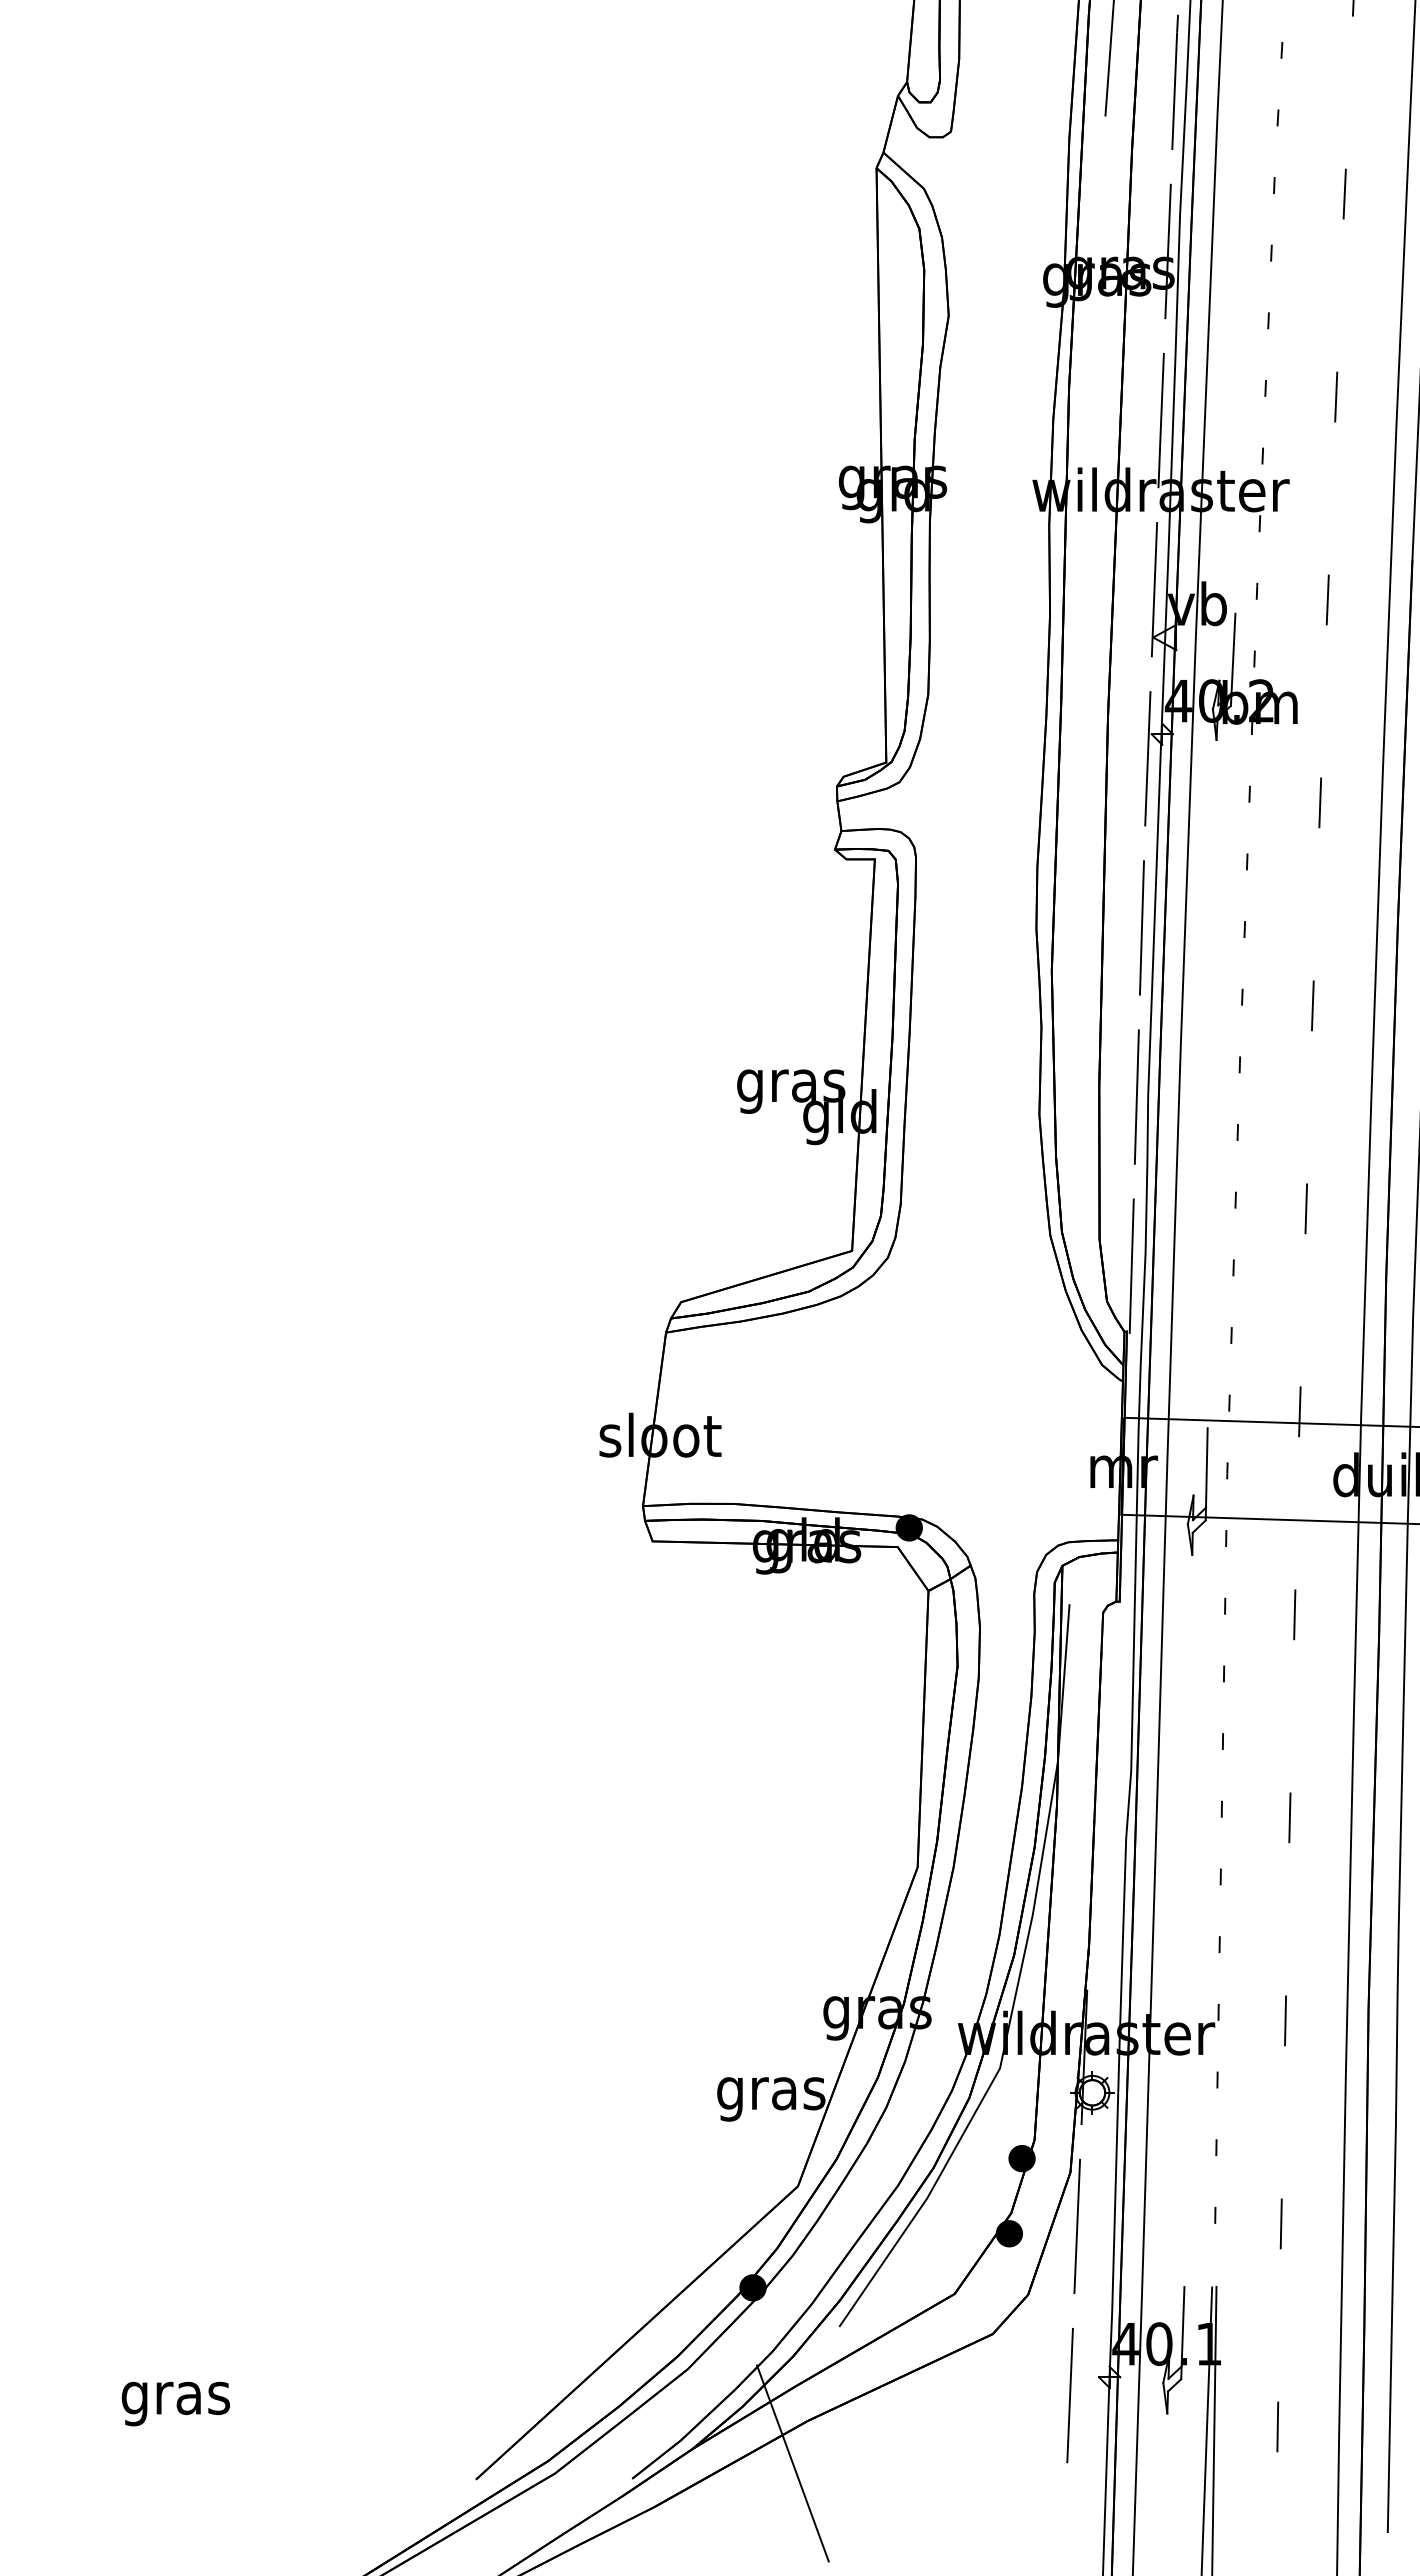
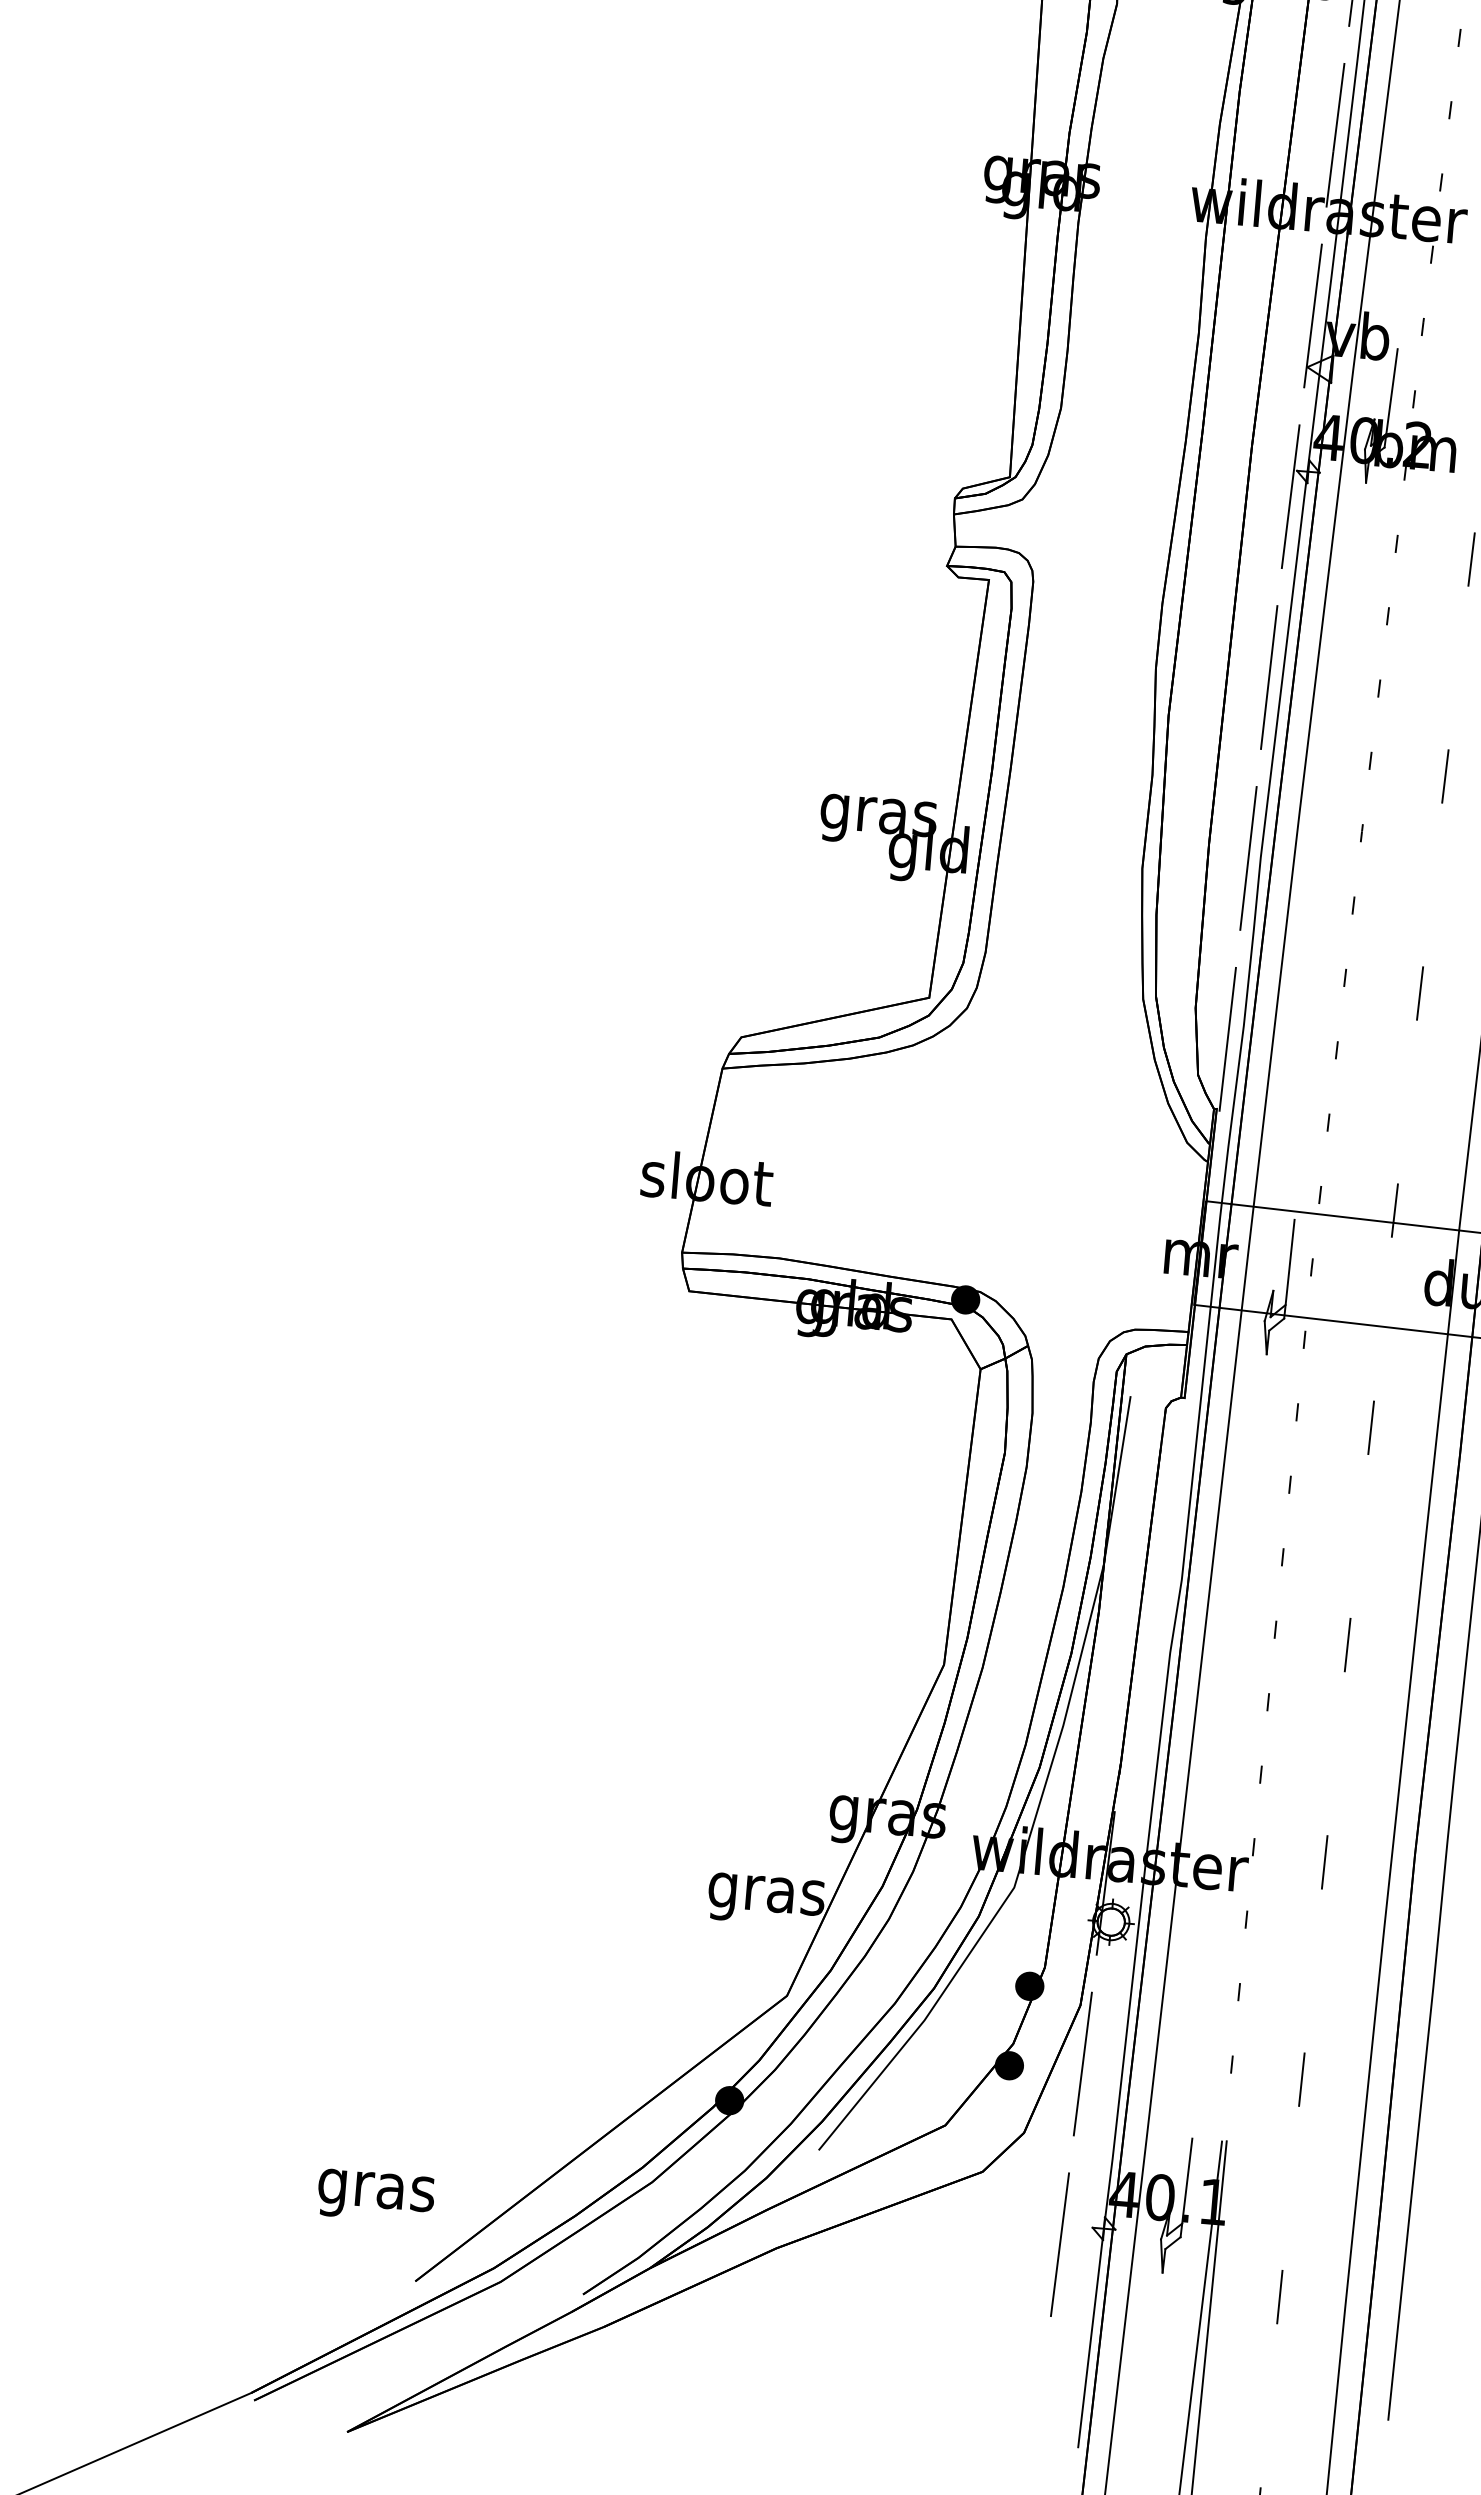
text: (175, 2403) -> (375, 2195), moved
line: (792, 2463) -> (756, 2292), removed

